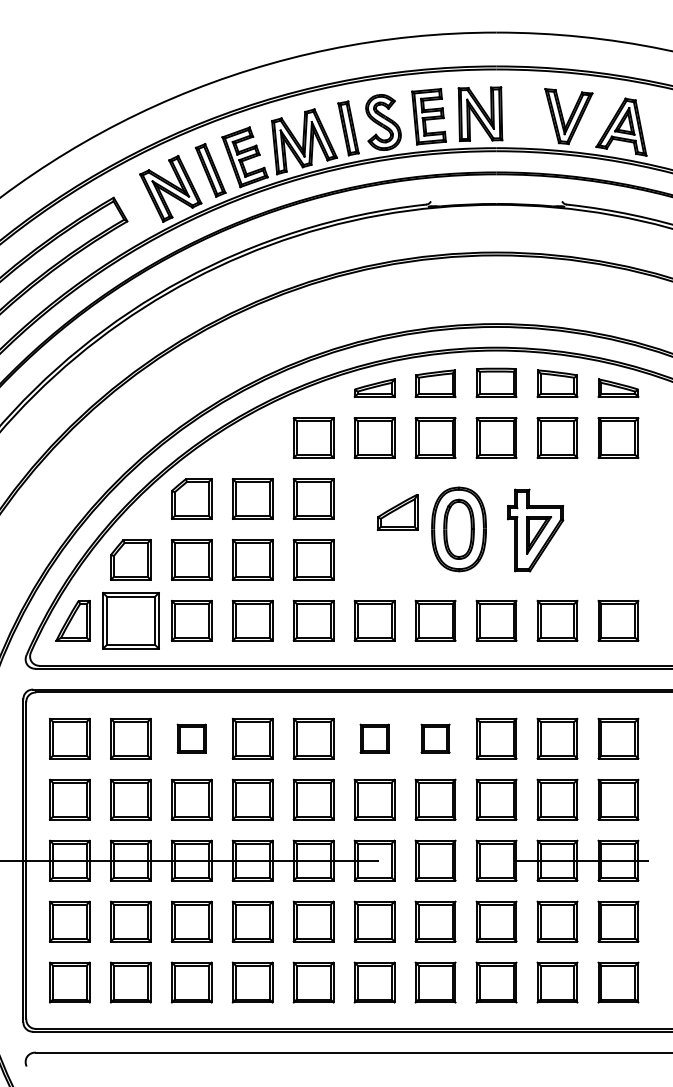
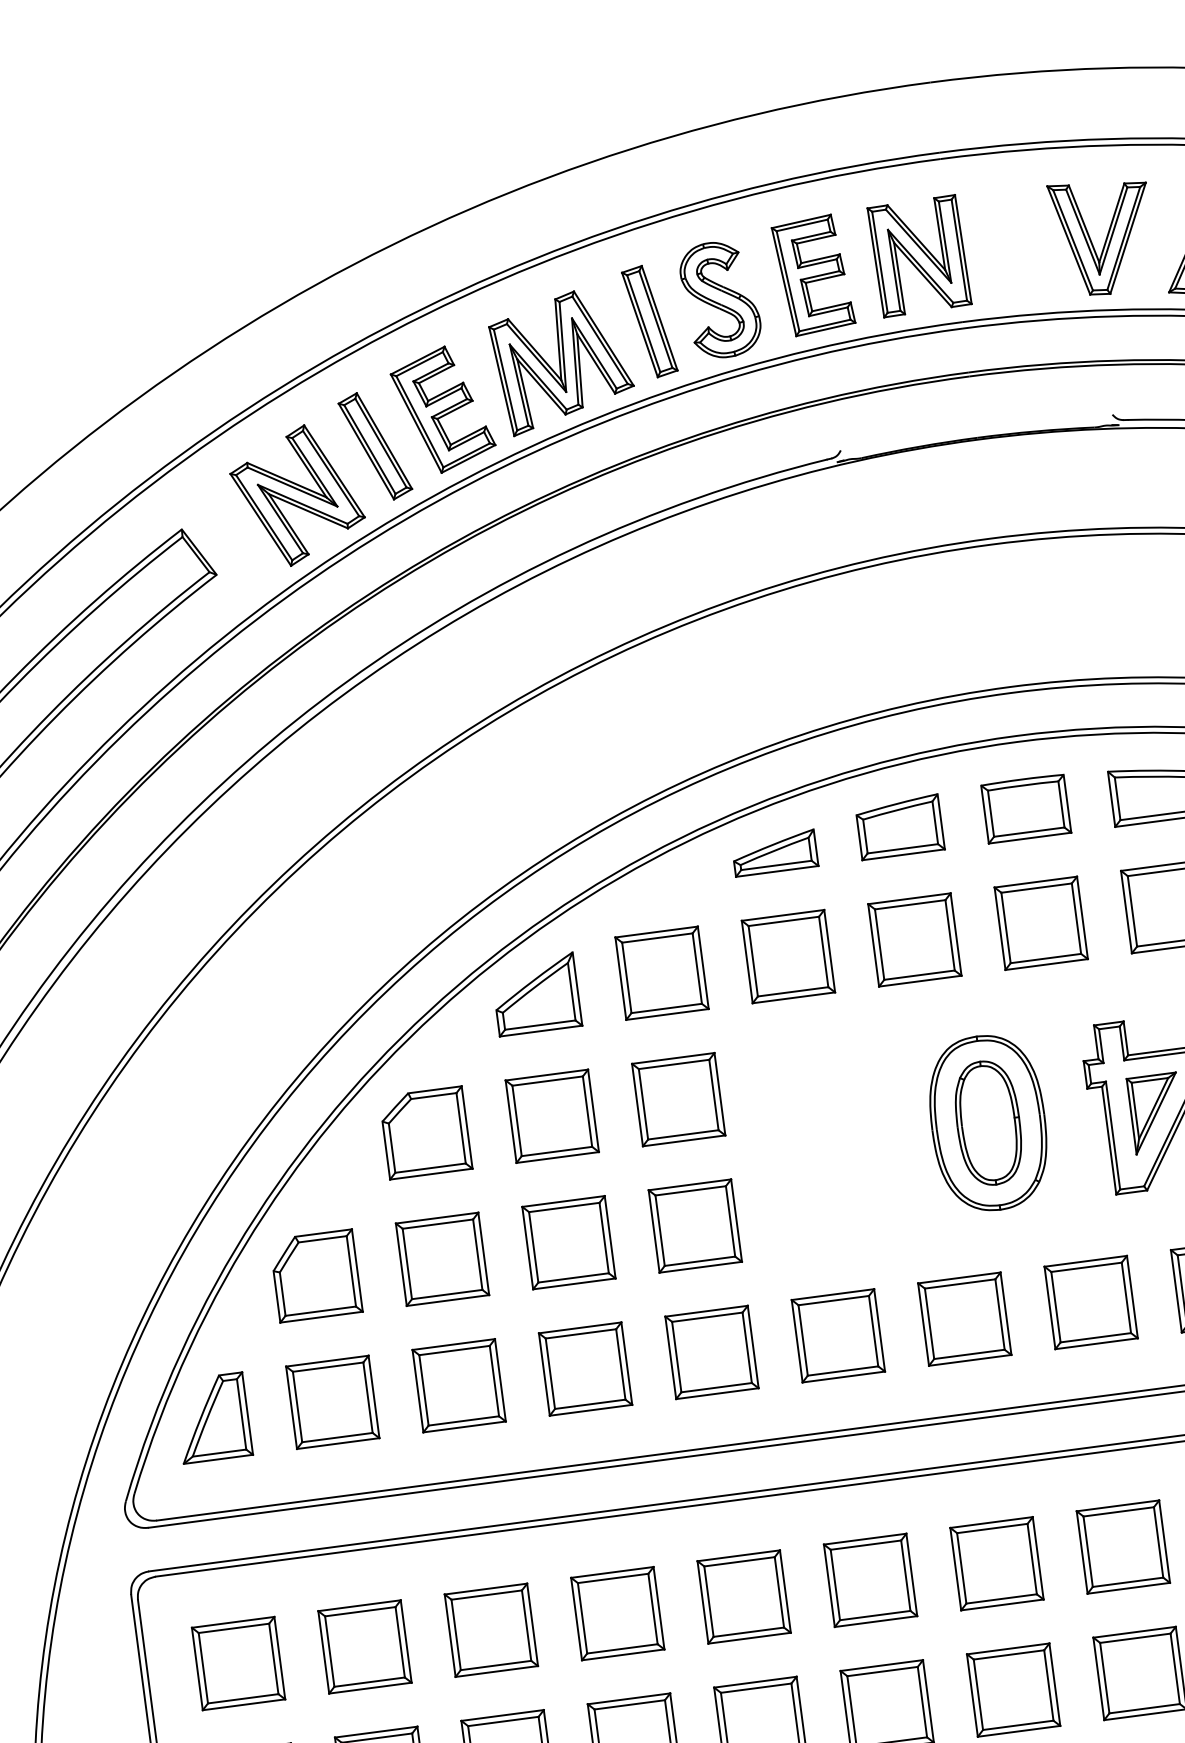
part: (397, 512) -> (535, 995), moved
part: (130, 620) -> (331, 1401), size x0.71
part: (191, 738) -> (490, 1629), size x1.43
part: (374, 738) -> (870, 1579), size x1.43
part: (435, 738) -> (996, 1563), size x1.43

